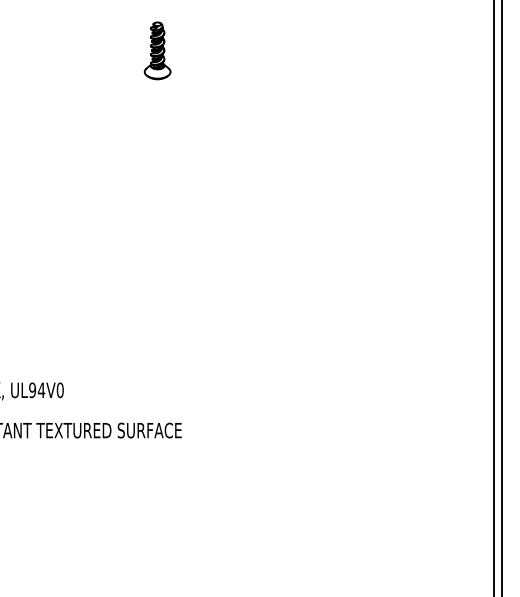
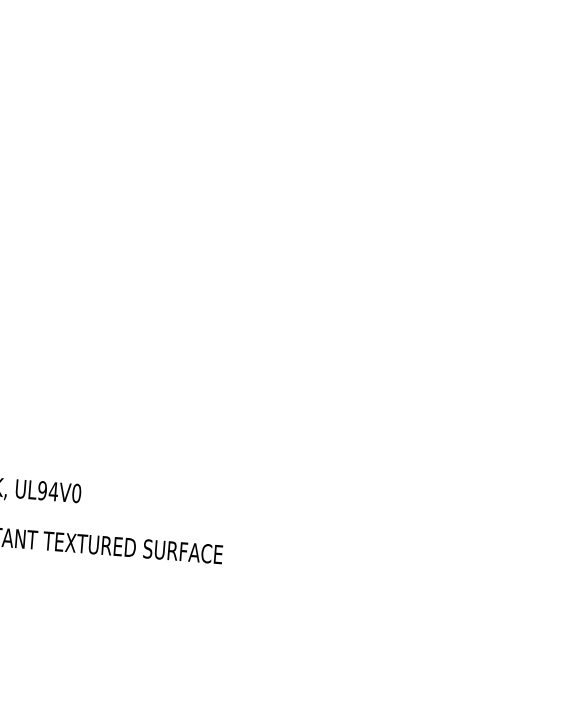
part: (157, 50) -> (229, 83), removed

